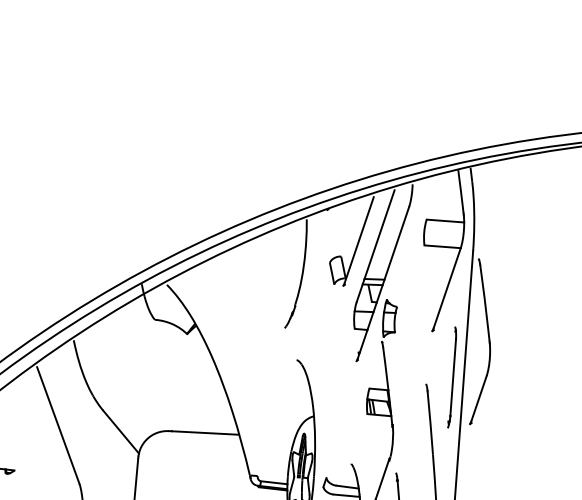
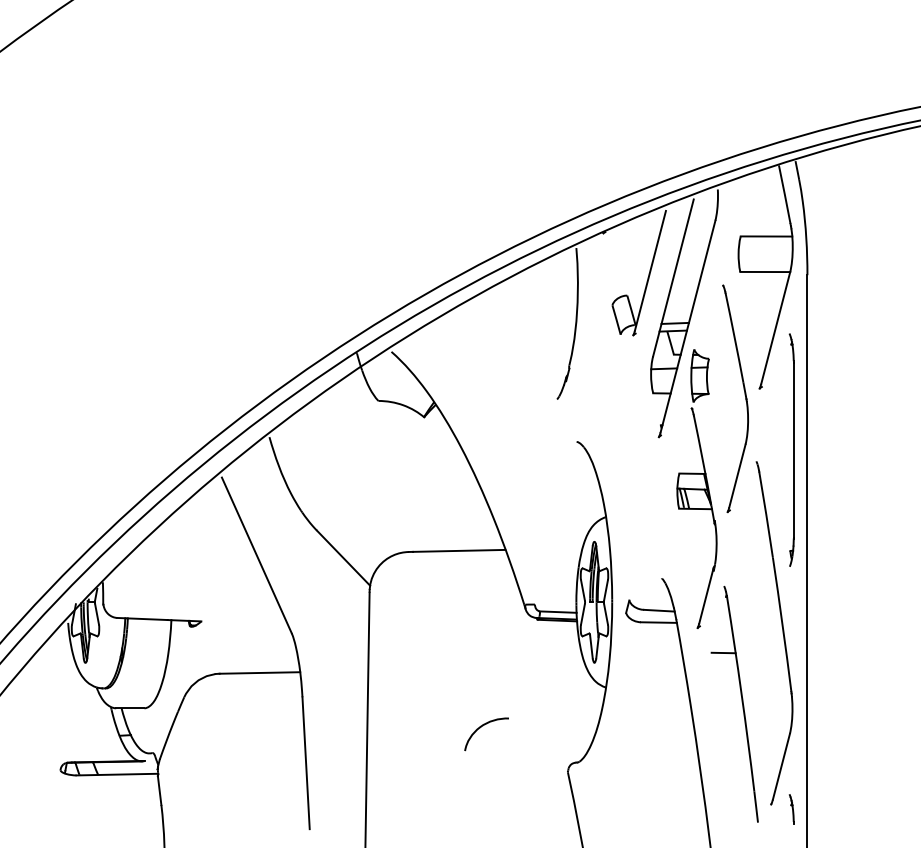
part: (488, 340) -> (744, 395), moved
part: (452, 377) -> (791, 449), size x1.67

